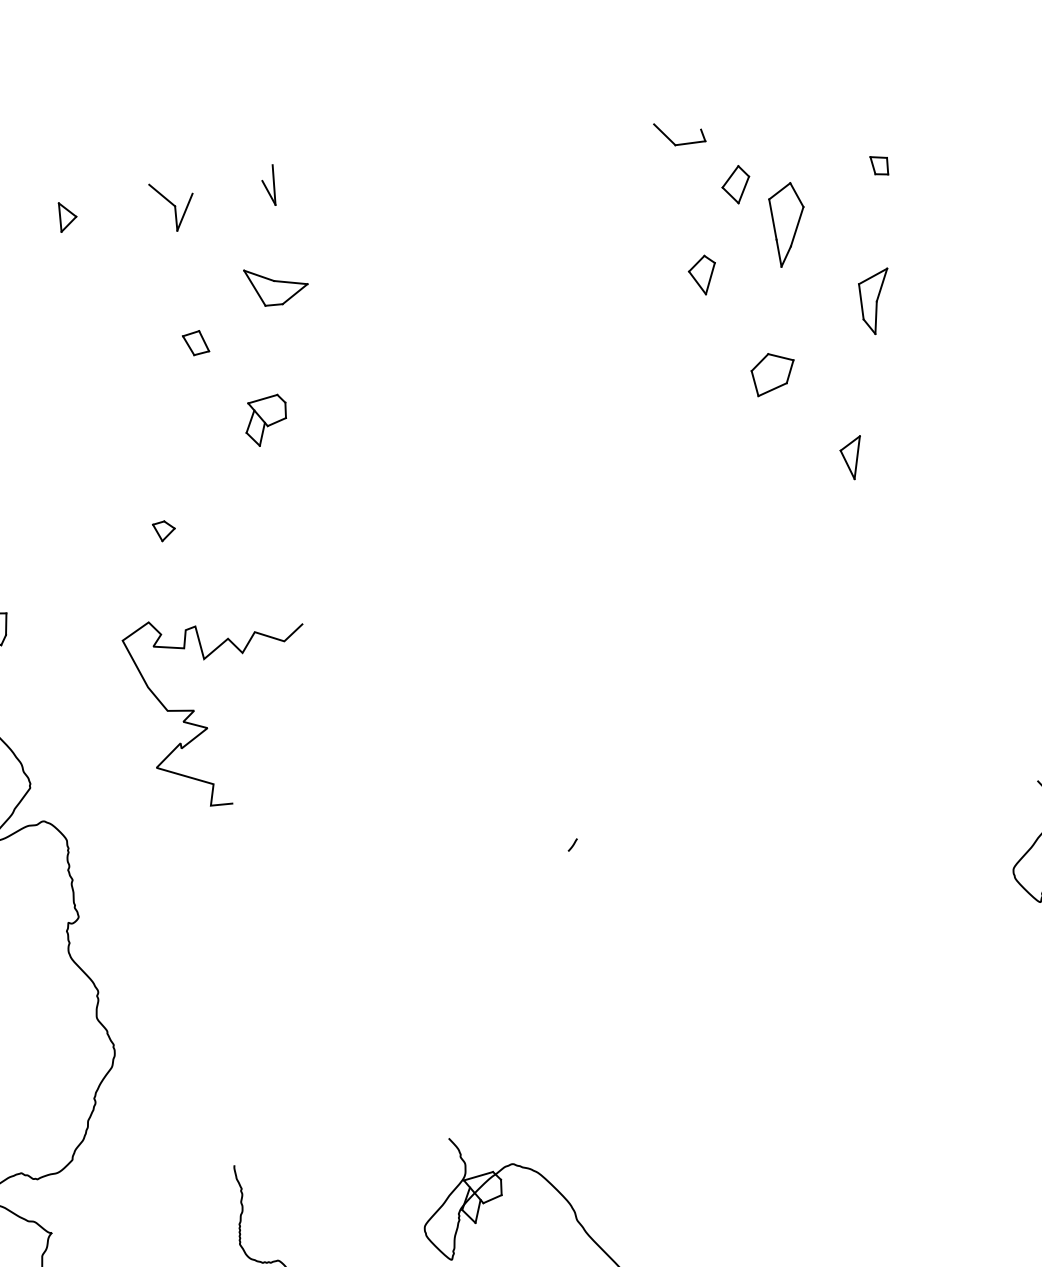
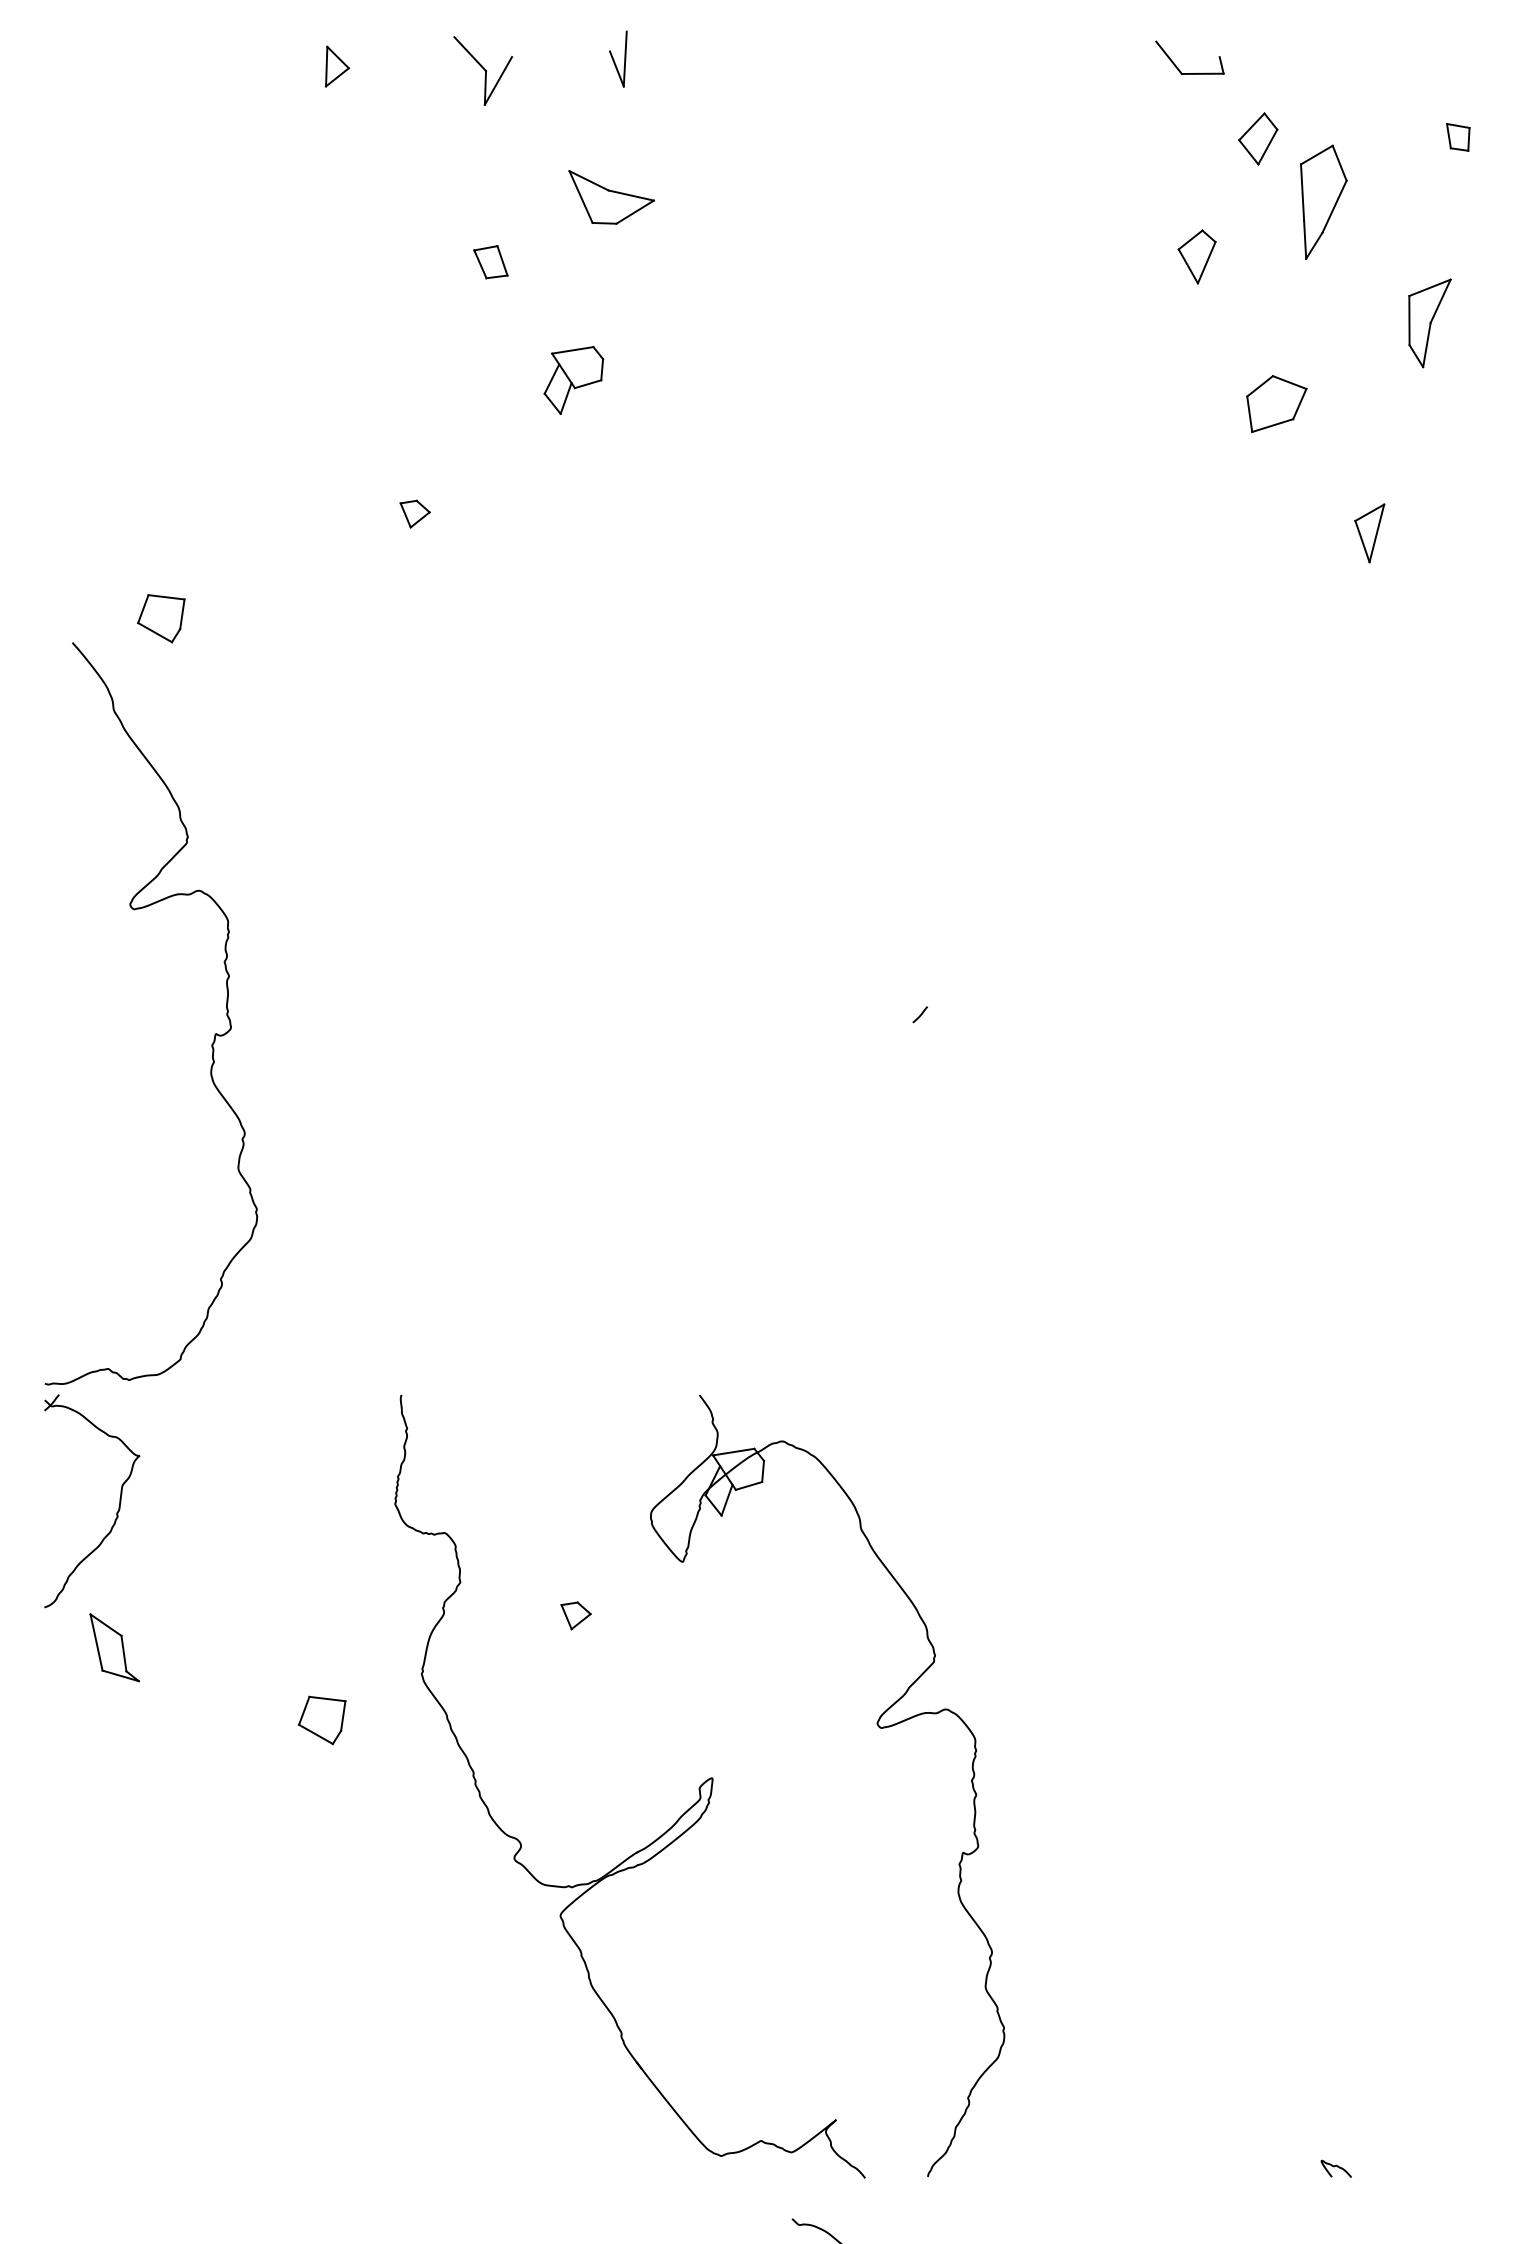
part: (207, 727) -> (440, 790), removed

